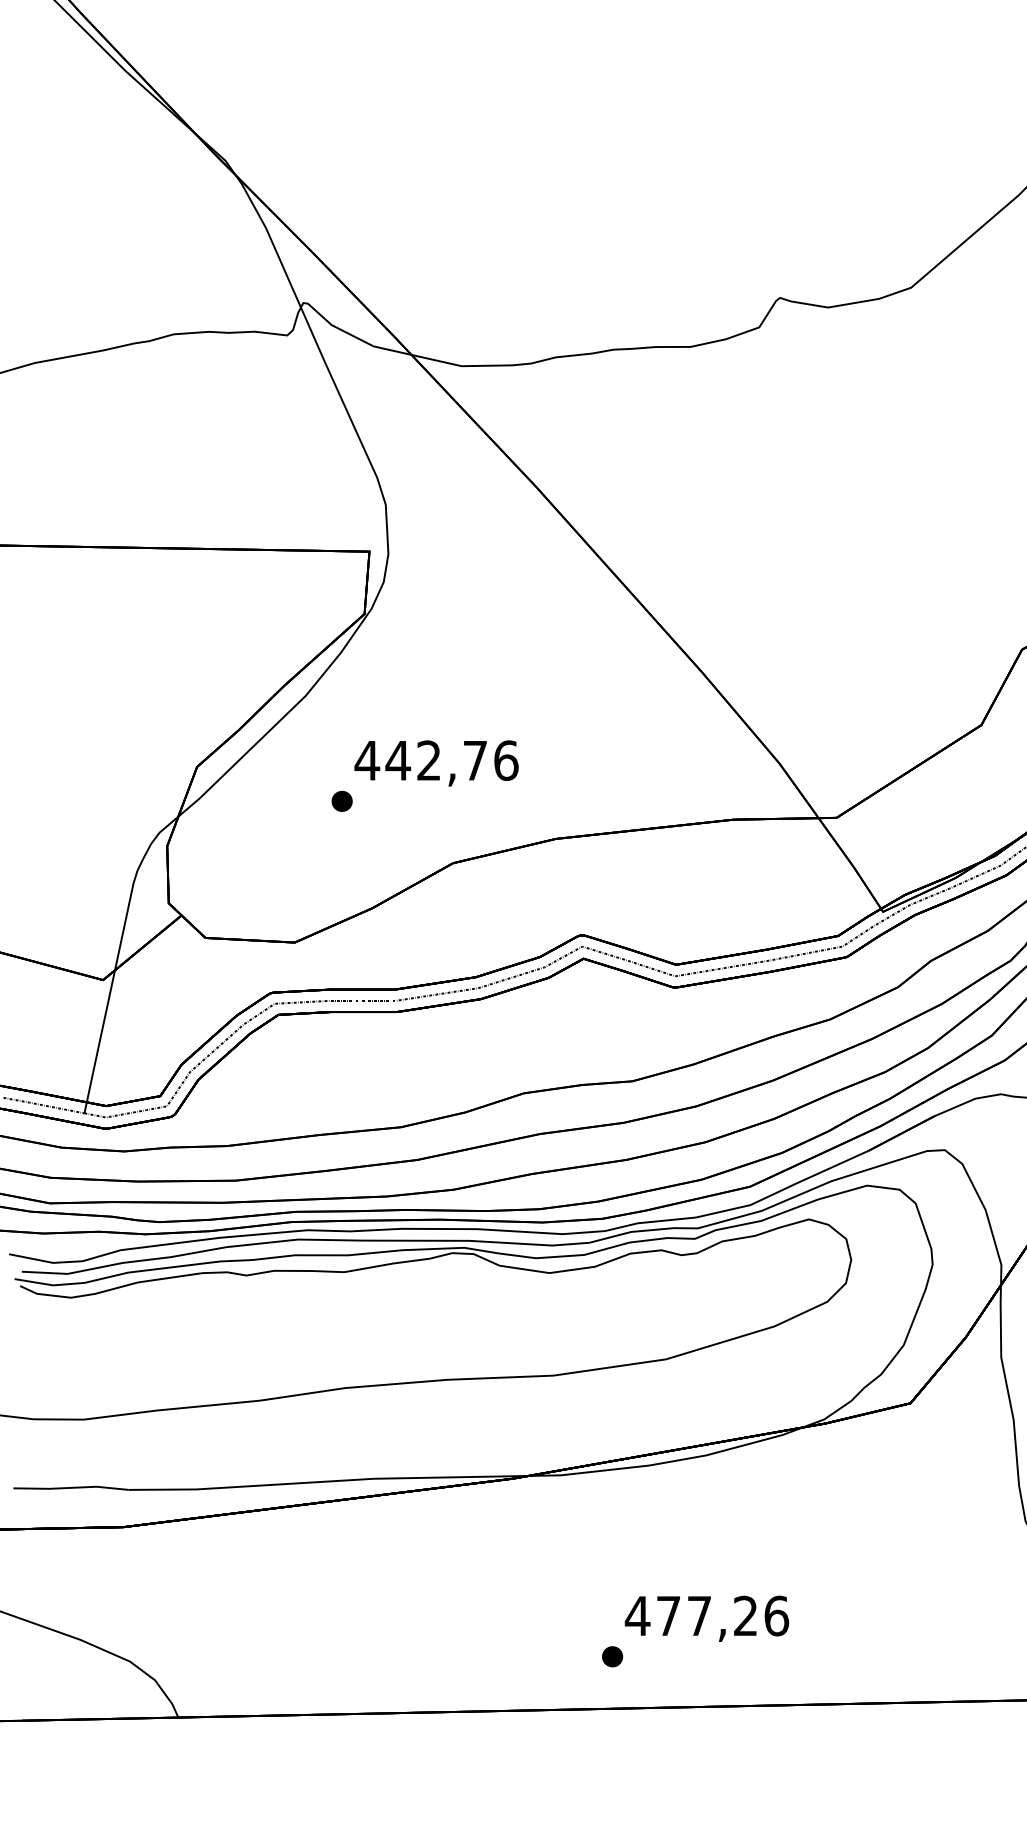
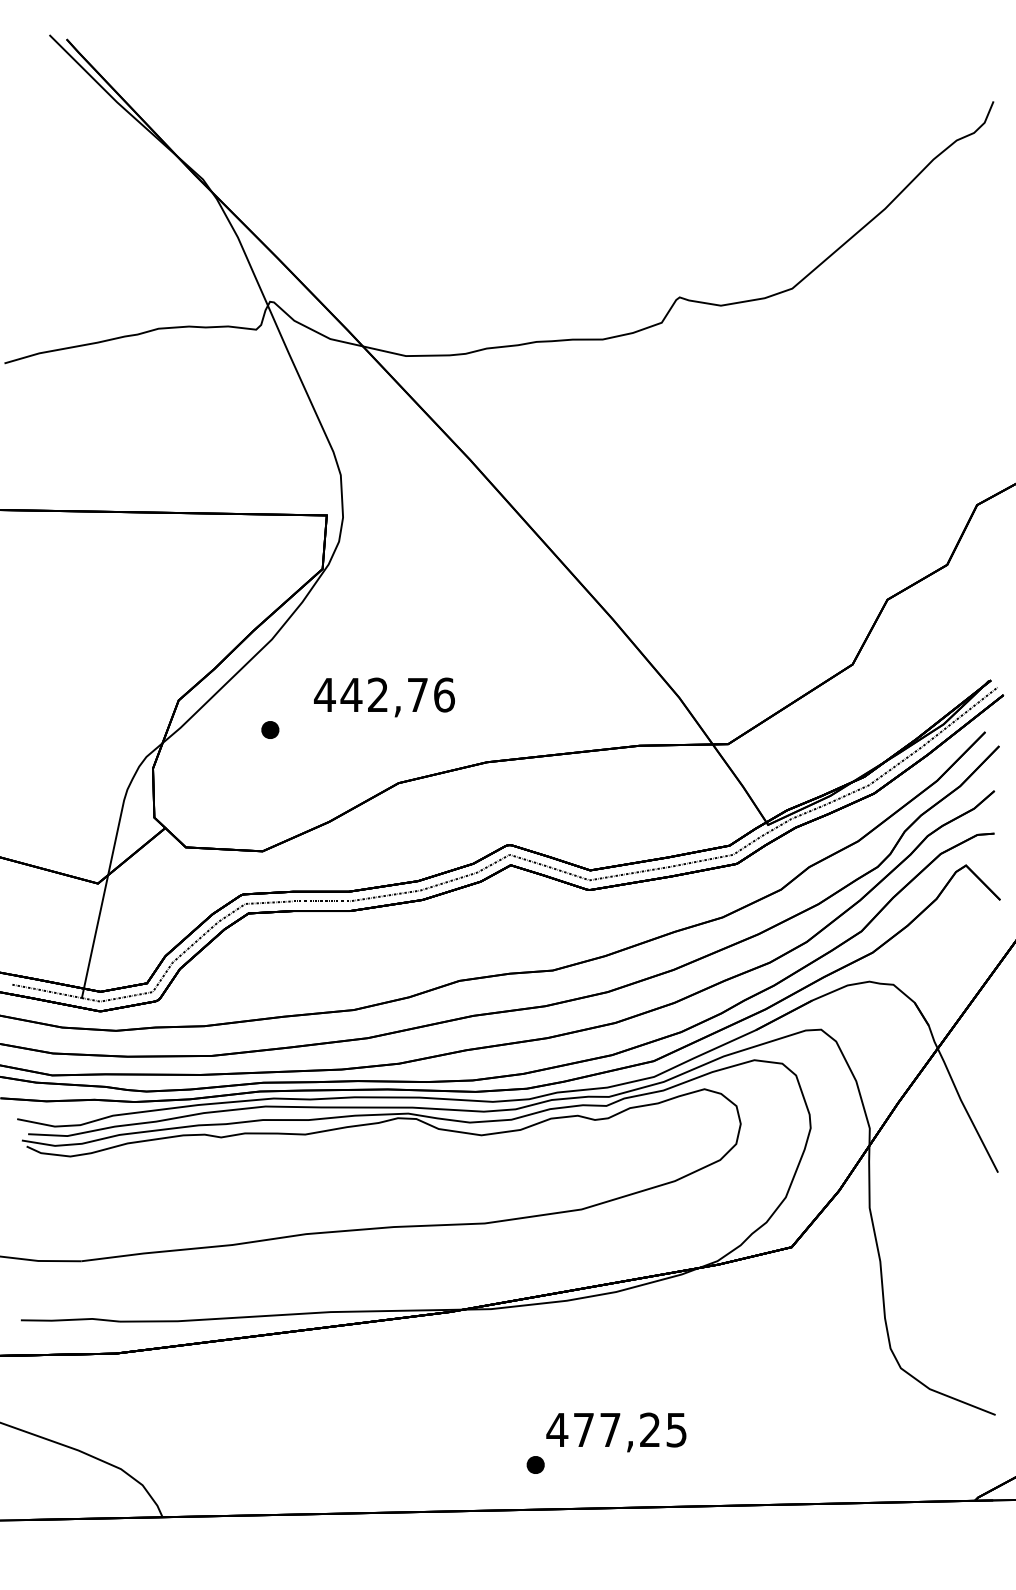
part: (342, 800) -> (270, 729), moved
text: (776, 1615) -> (676, 1429), 477,26 -> 477,25

